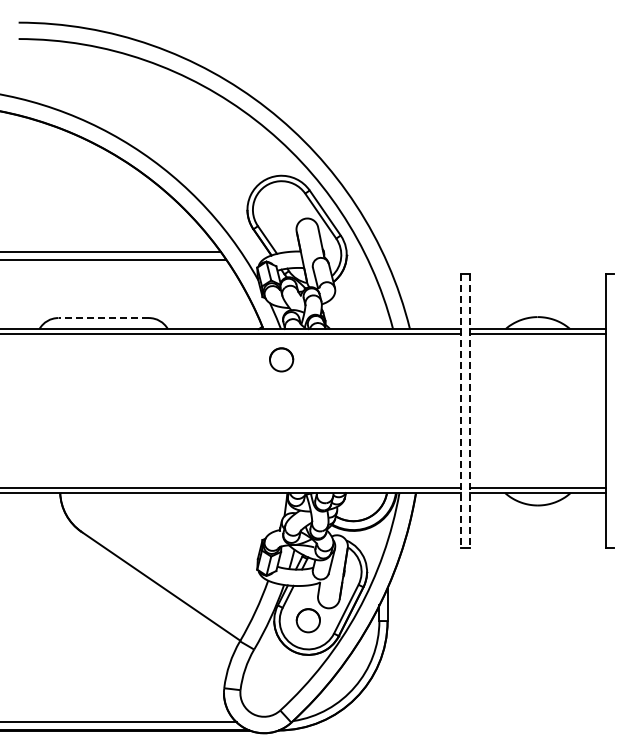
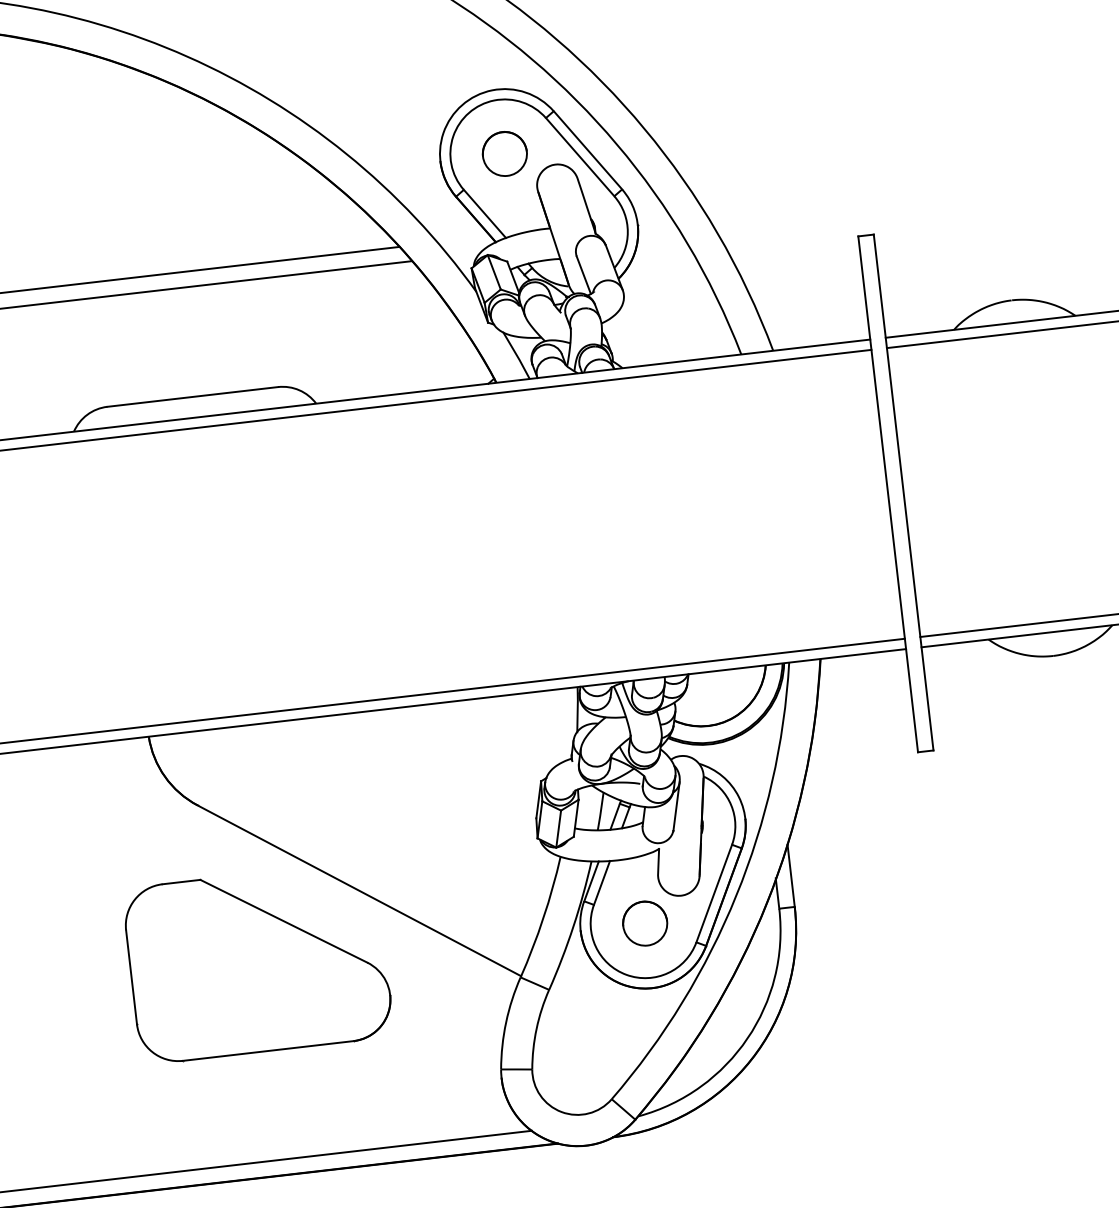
line: (103, 318) -> (192, 397), dashed -> solid
circle: (281, 359) -> (504, 153), moved
line: (461, 411) -> (888, 495), dashed -> solid
line: (469, 411) -> (903, 493), dashed -> solid
part: (103, 617) -> (257, 962), added

